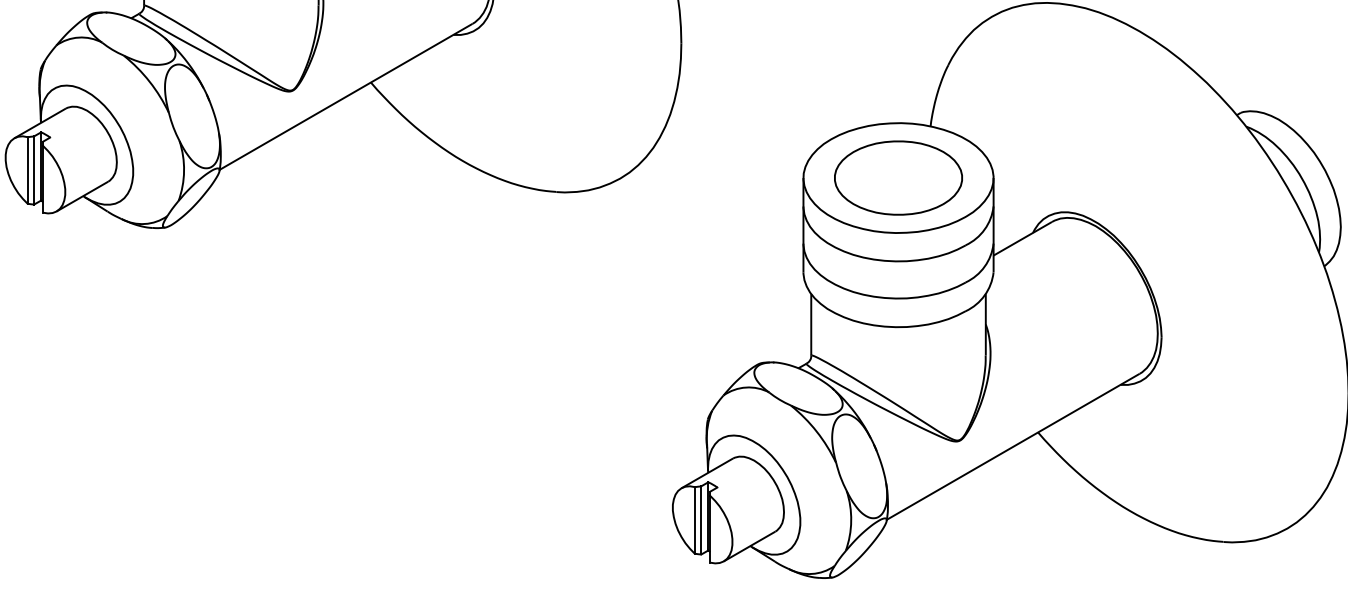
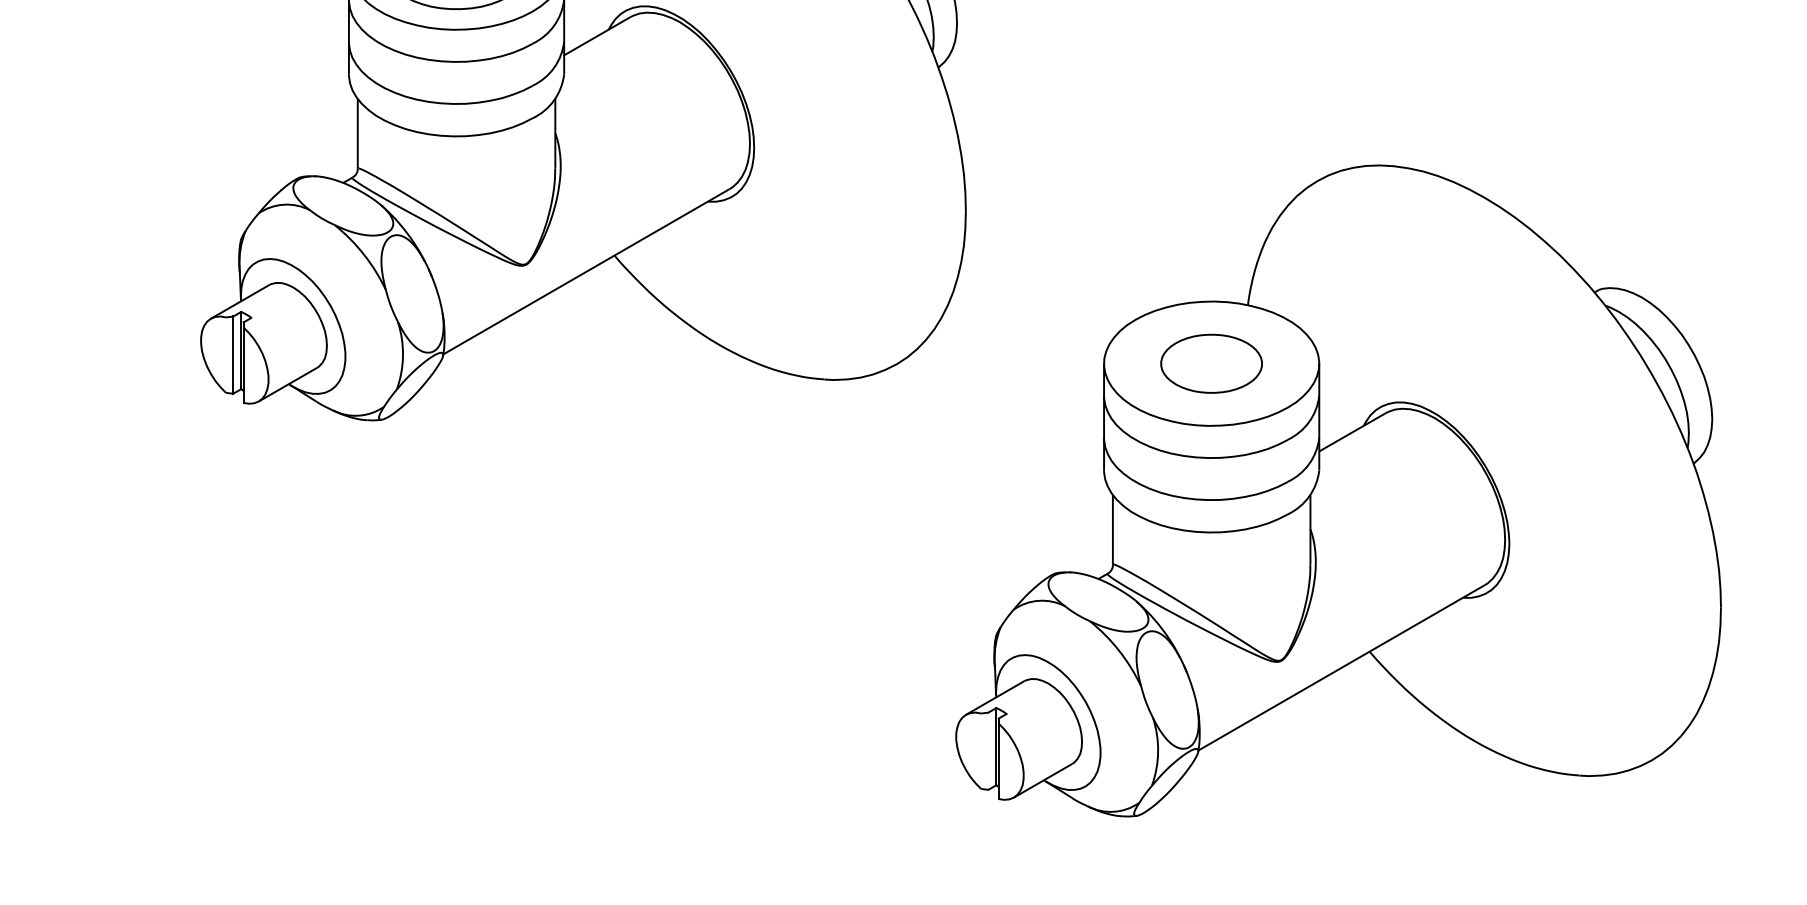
line: (28, 169) -> (226, 354), removed
part: (898, 177) -> (1211, 363), size x0.7
line: (695, 519) -> (981, 750), removed
line: (701, 519) -> (988, 750), removed

